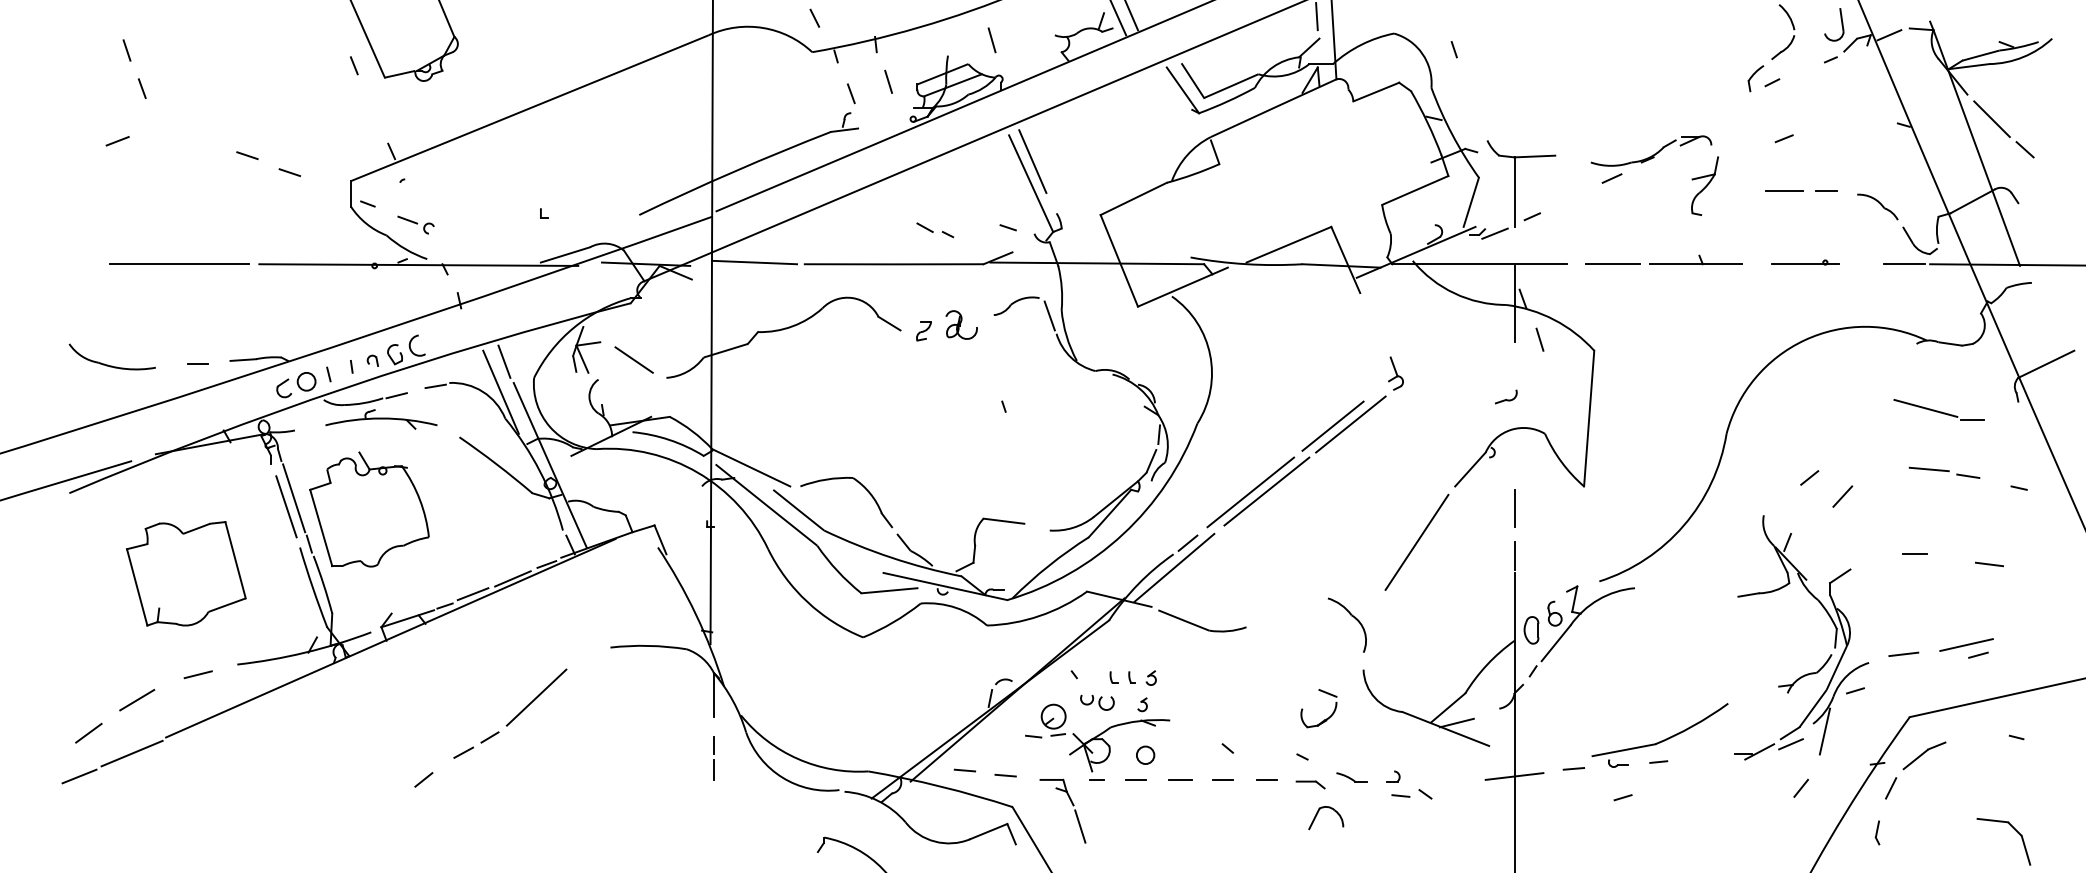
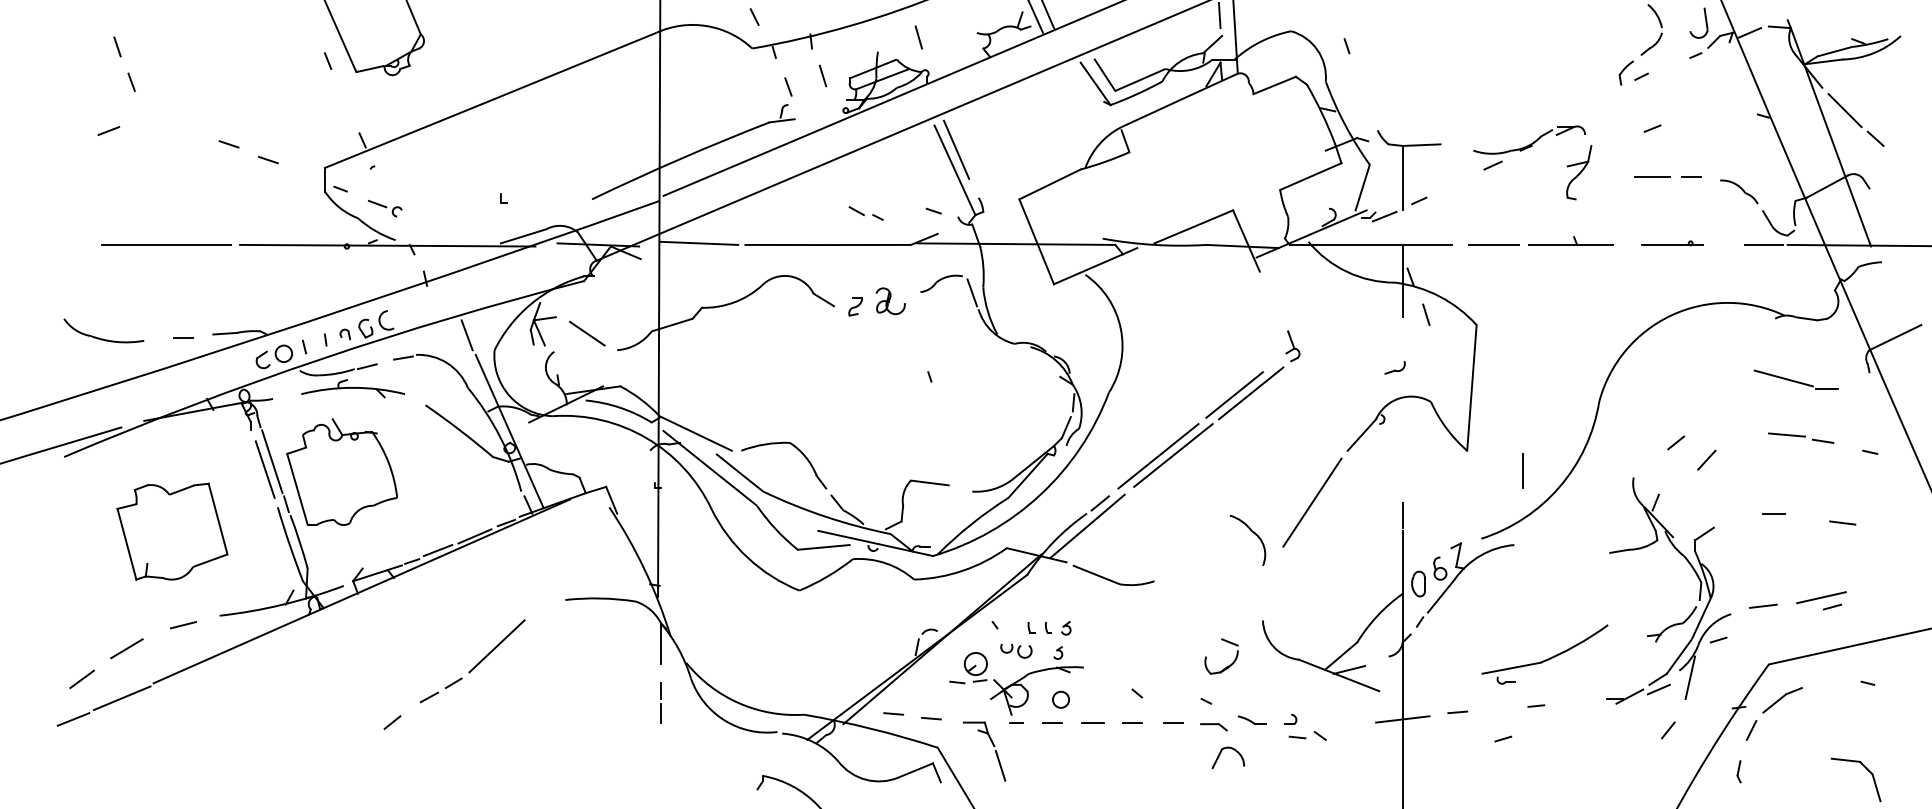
line: (500, 391) -> (463, 362), removed
line: (1514, 508) -> (1523, 471), moved
part: (1351, 616) -> (1251, 532), moved
part: (1659, 735) -> (1544, 654), moved

